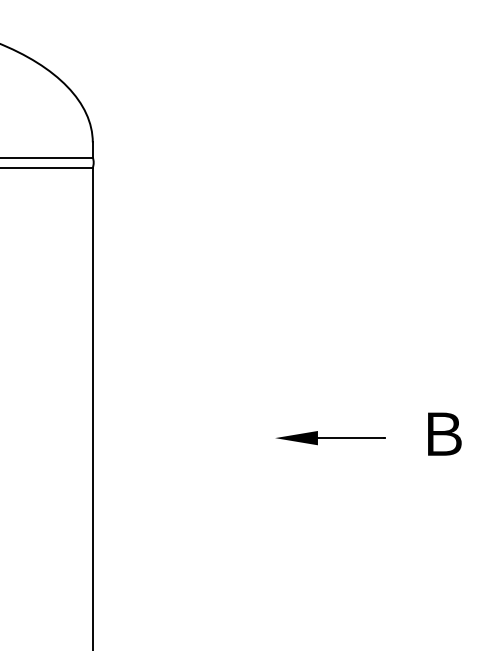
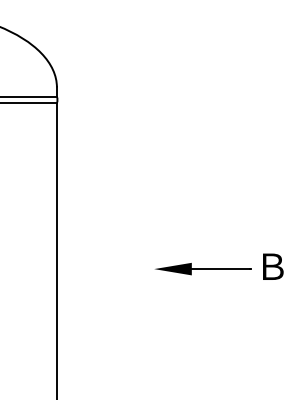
part: (331, 438) -> (203, 269), size x1.43

